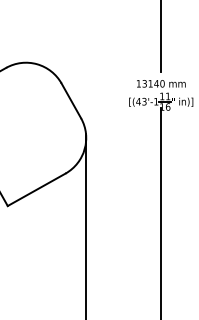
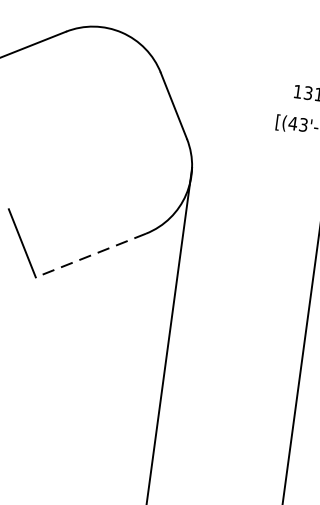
line: (36, 190) -> (90, 256), solid -> dashed

